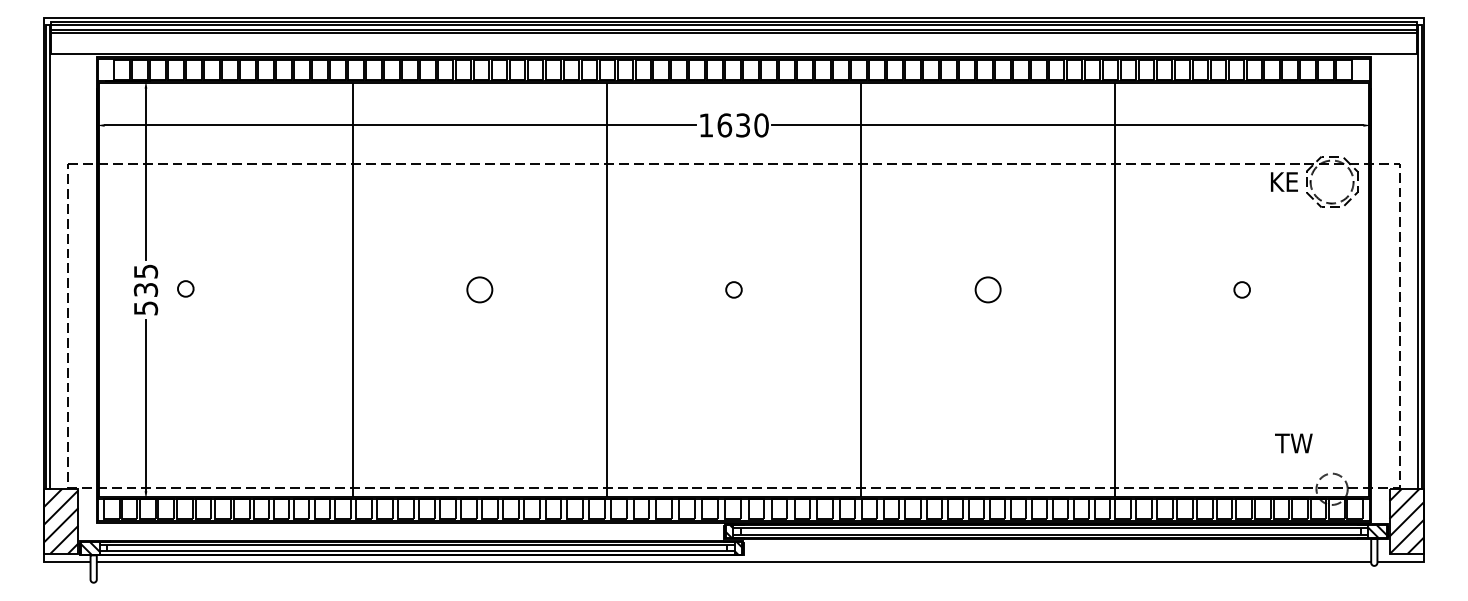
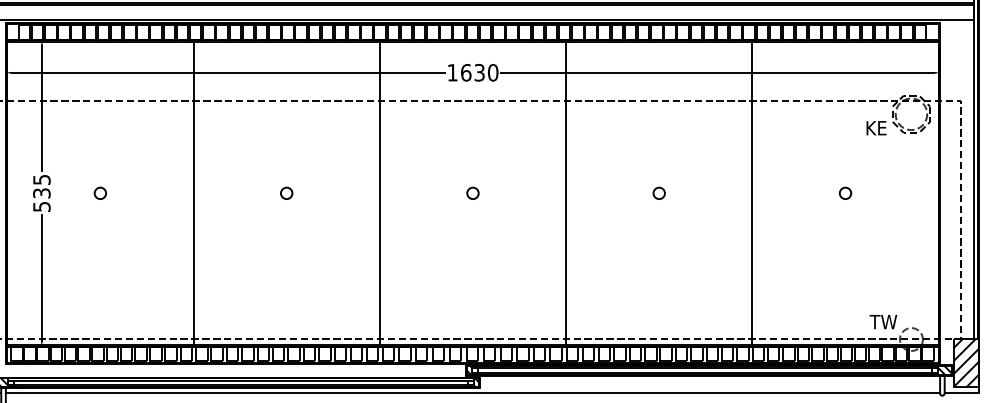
text: (1284, 181) -> (876, 127), moved
circle: (185, 288) -> (100, 193), moved
circle: (479, 289) -> (286, 193), size x0.62
circle: (987, 289) -> (658, 193), size x0.62
text: (1293, 443) -> (883, 322), moved

